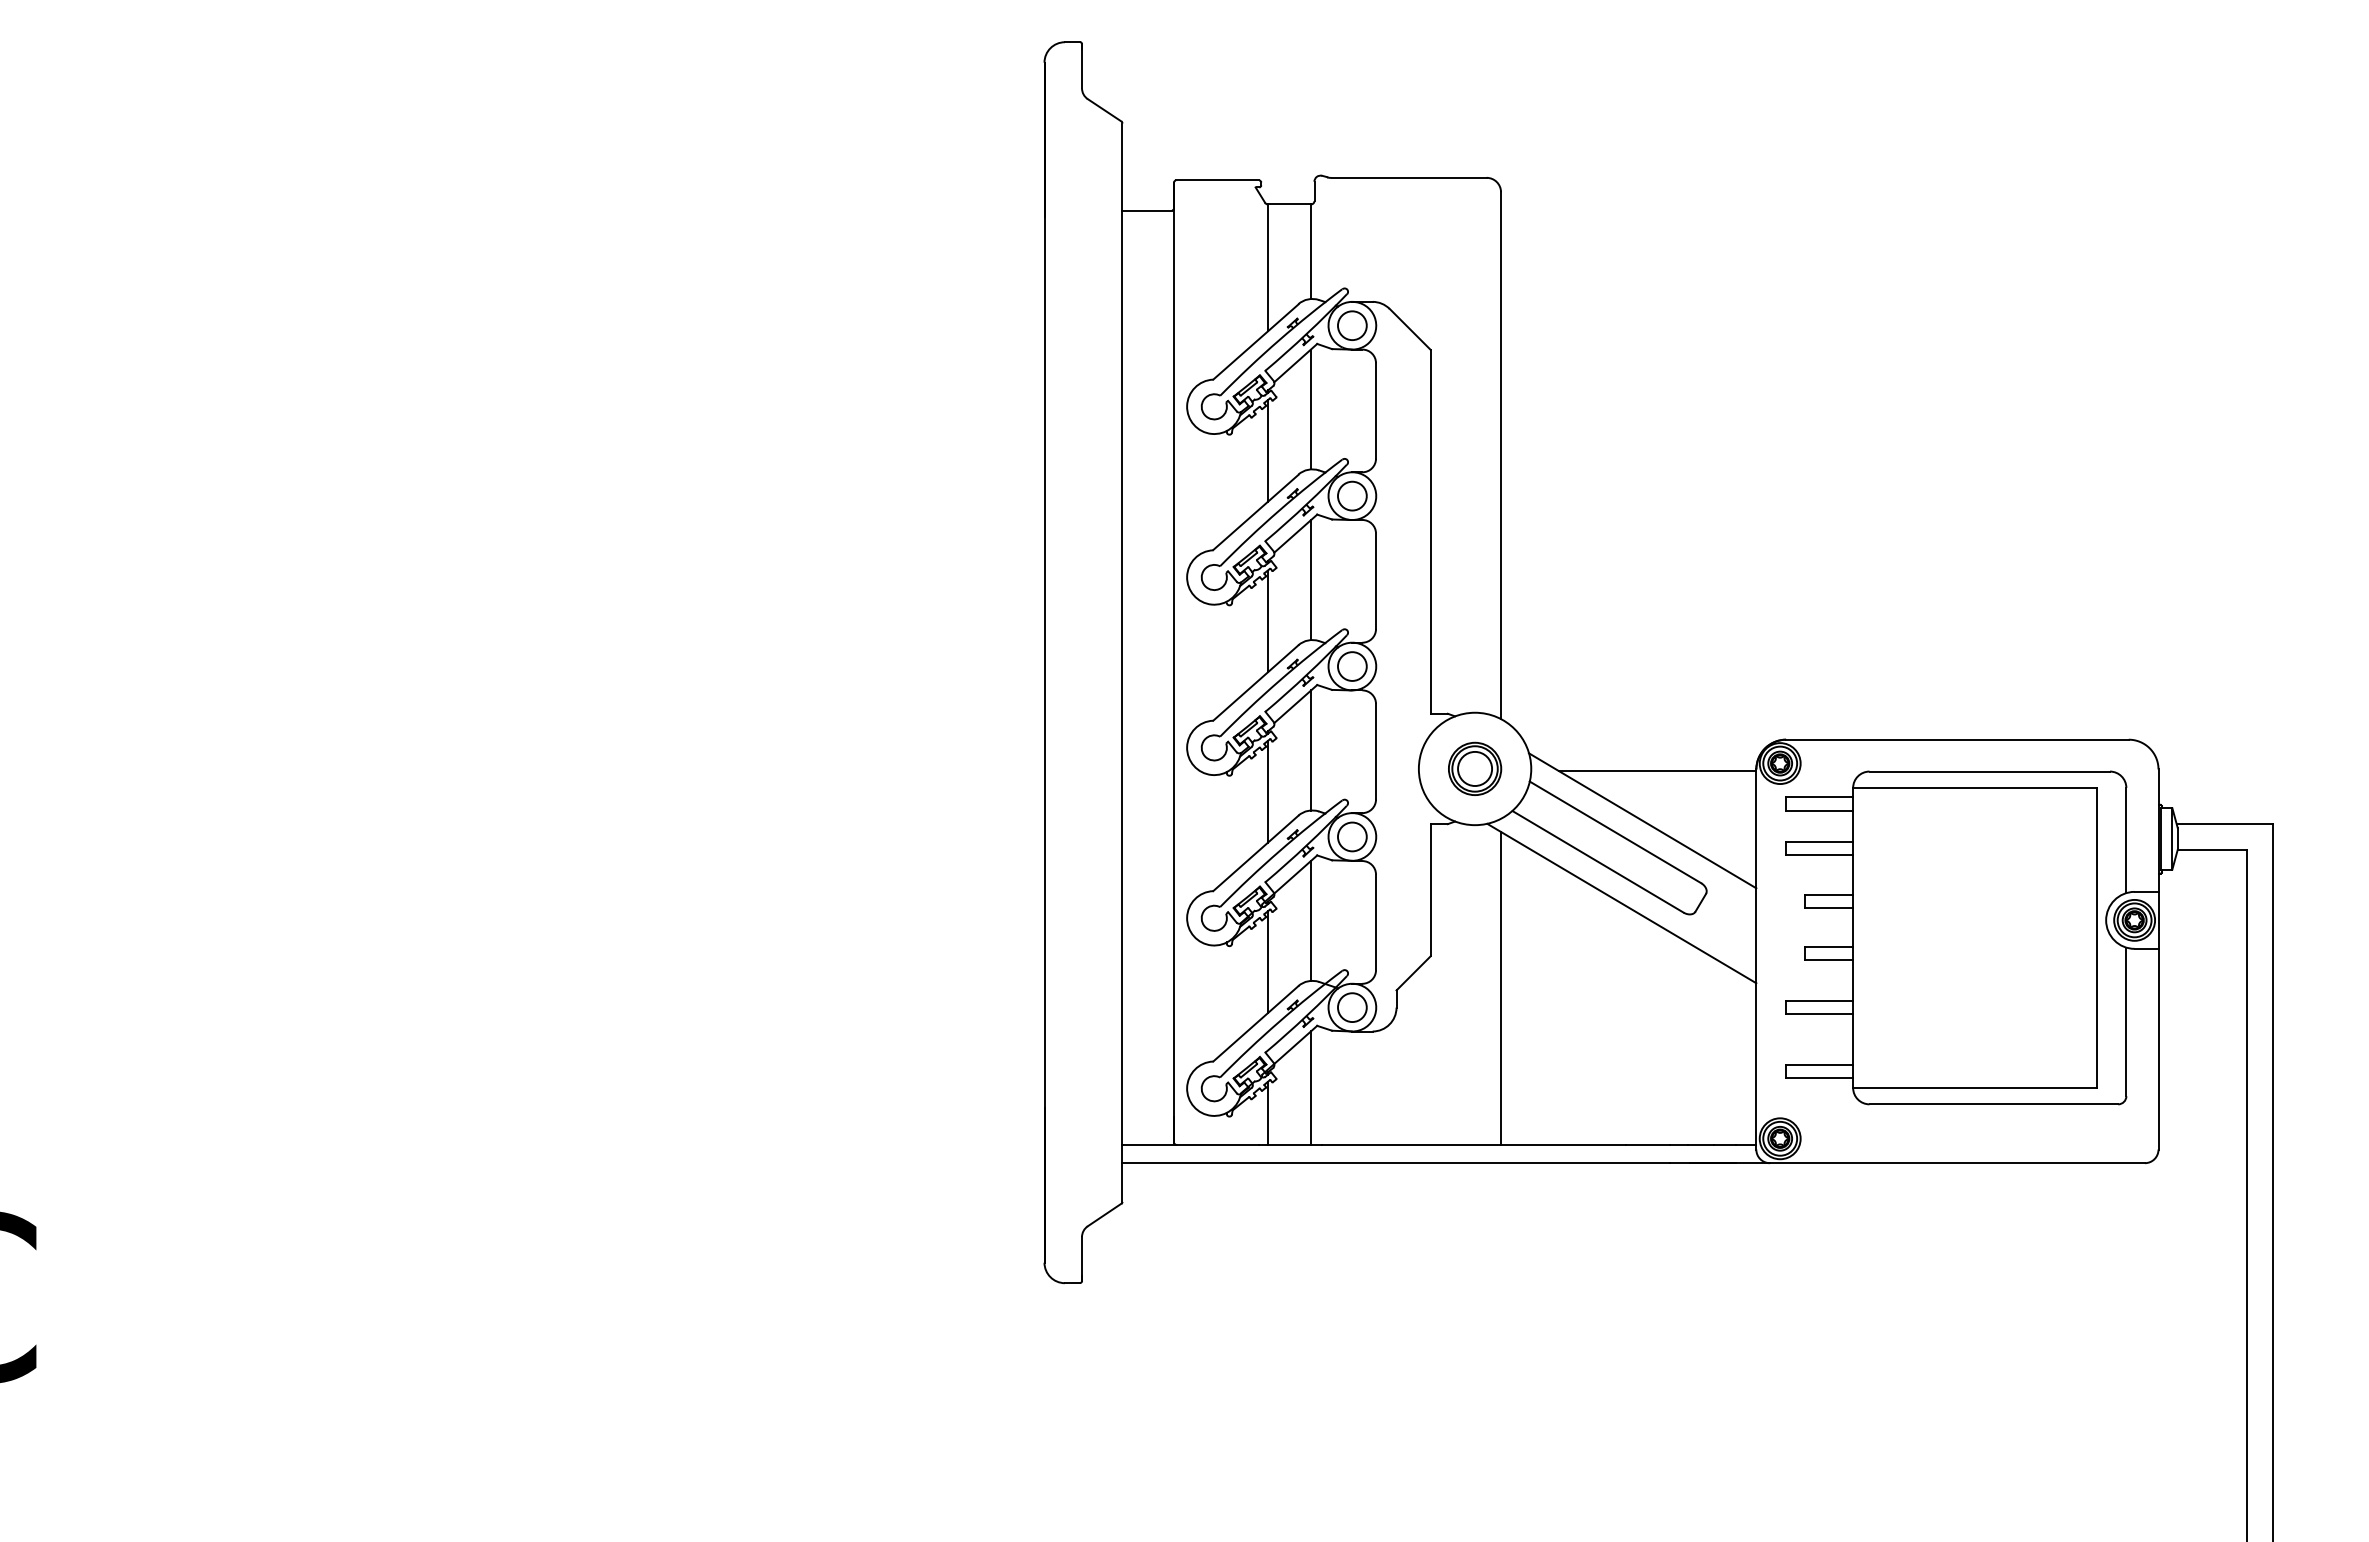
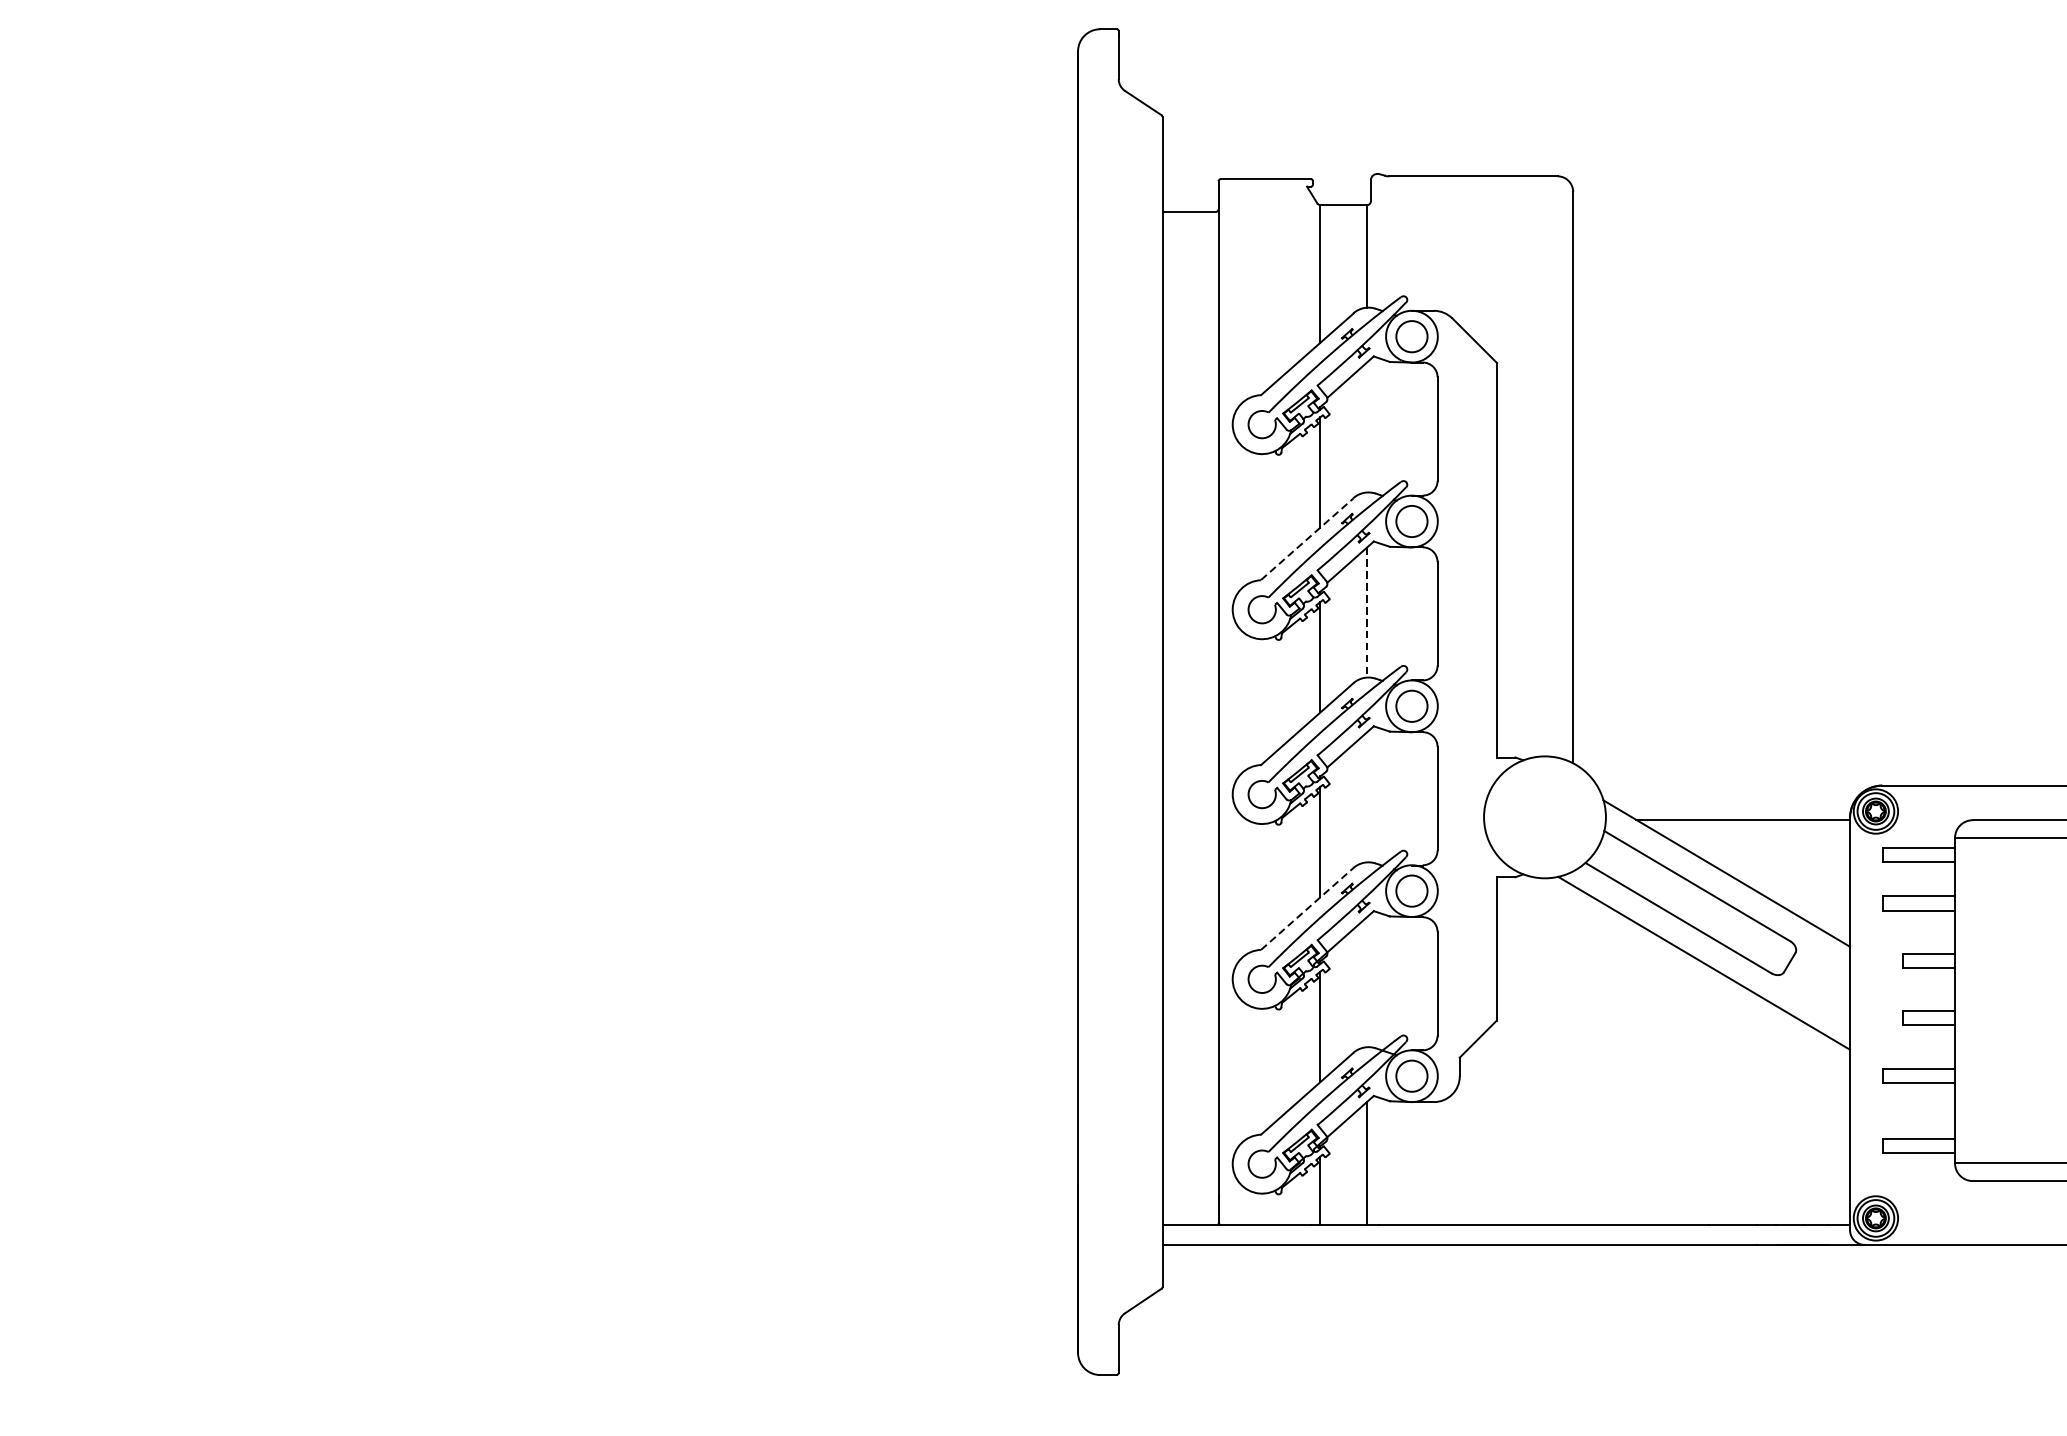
line: (1311, 409) -> (1367, 427), removed
line: (1255, 512) -> (1306, 539), solid -> dashed
line: (1311, 579) -> (1367, 611), solid -> dashed
line: (1311, 750) -> (1367, 797), removed
part: (1475, 768) -> (1545, 816), removed
line: (1255, 853) -> (1306, 909), solid -> dashed
line: (1311, 920) -> (1367, 981), removed
line: (1501, 988) -> (1573, 1055), removed

